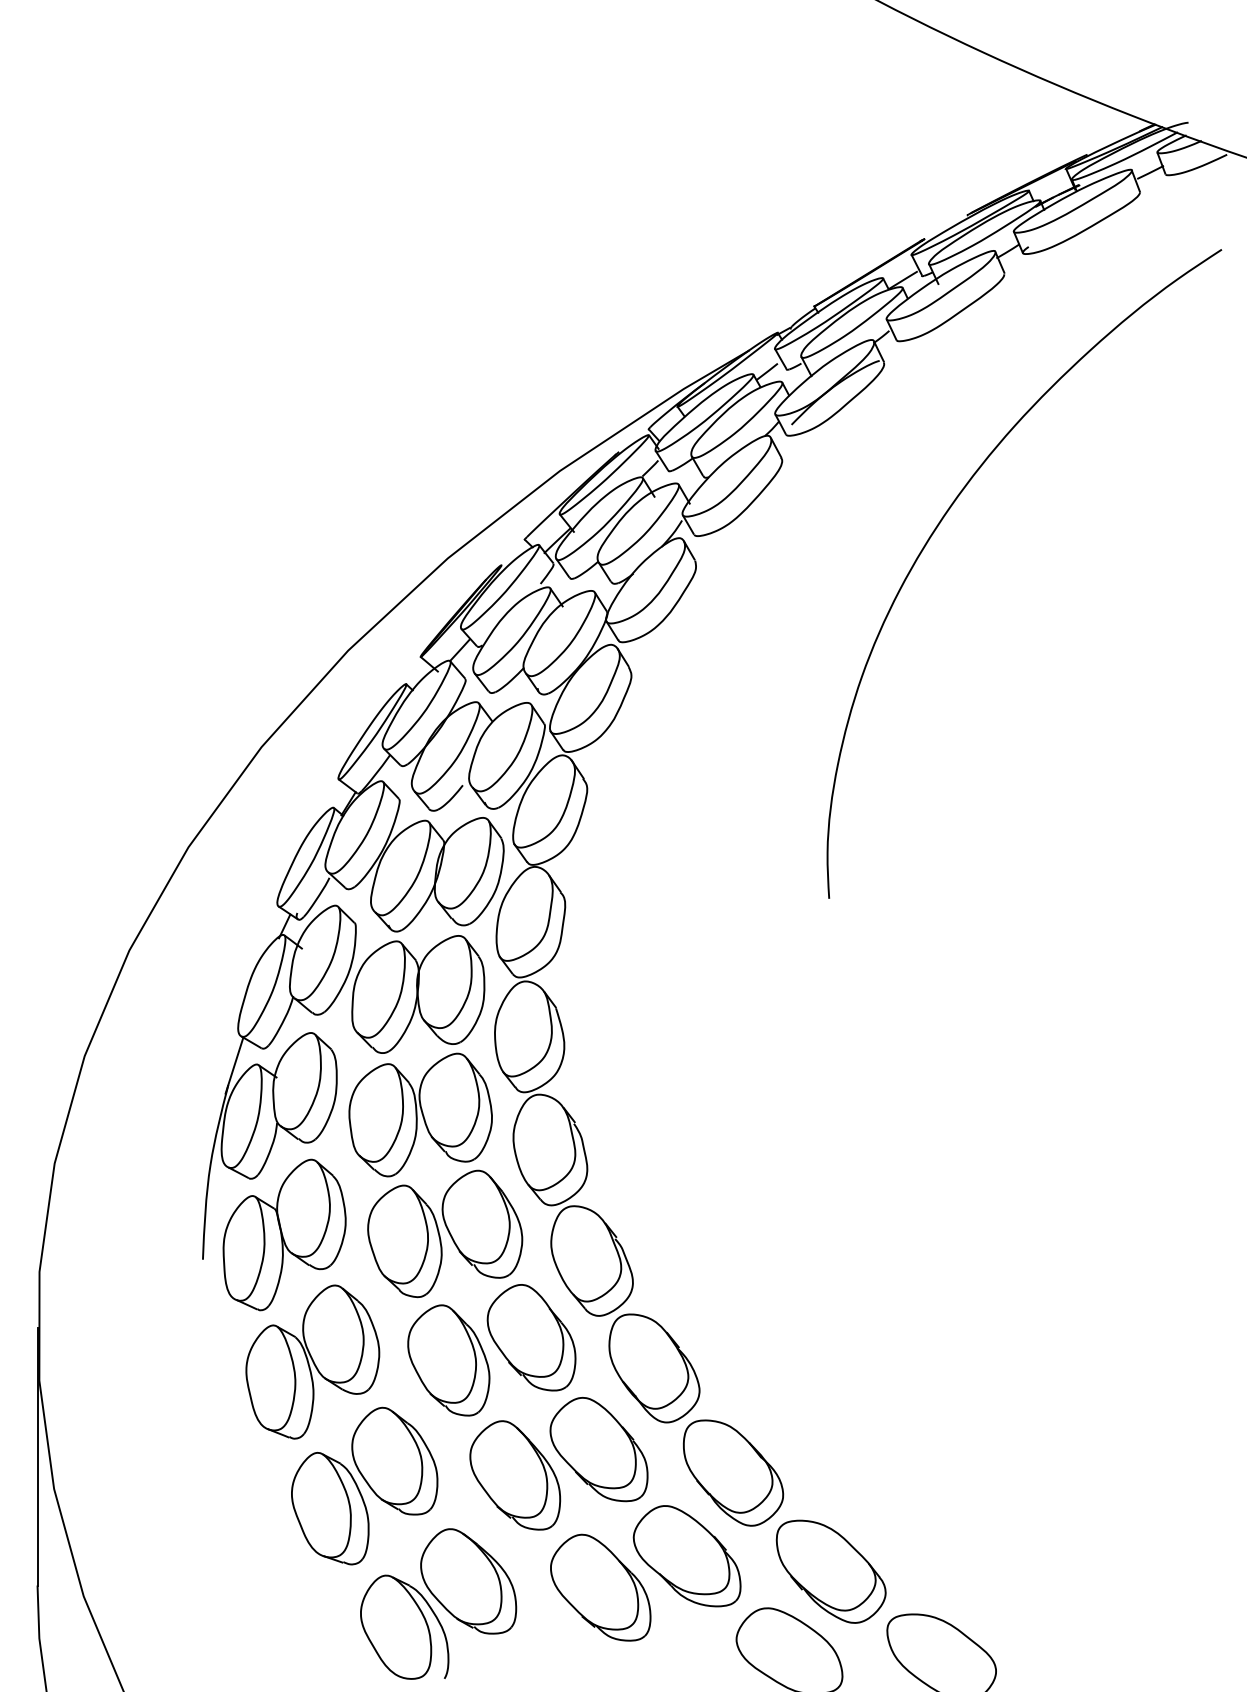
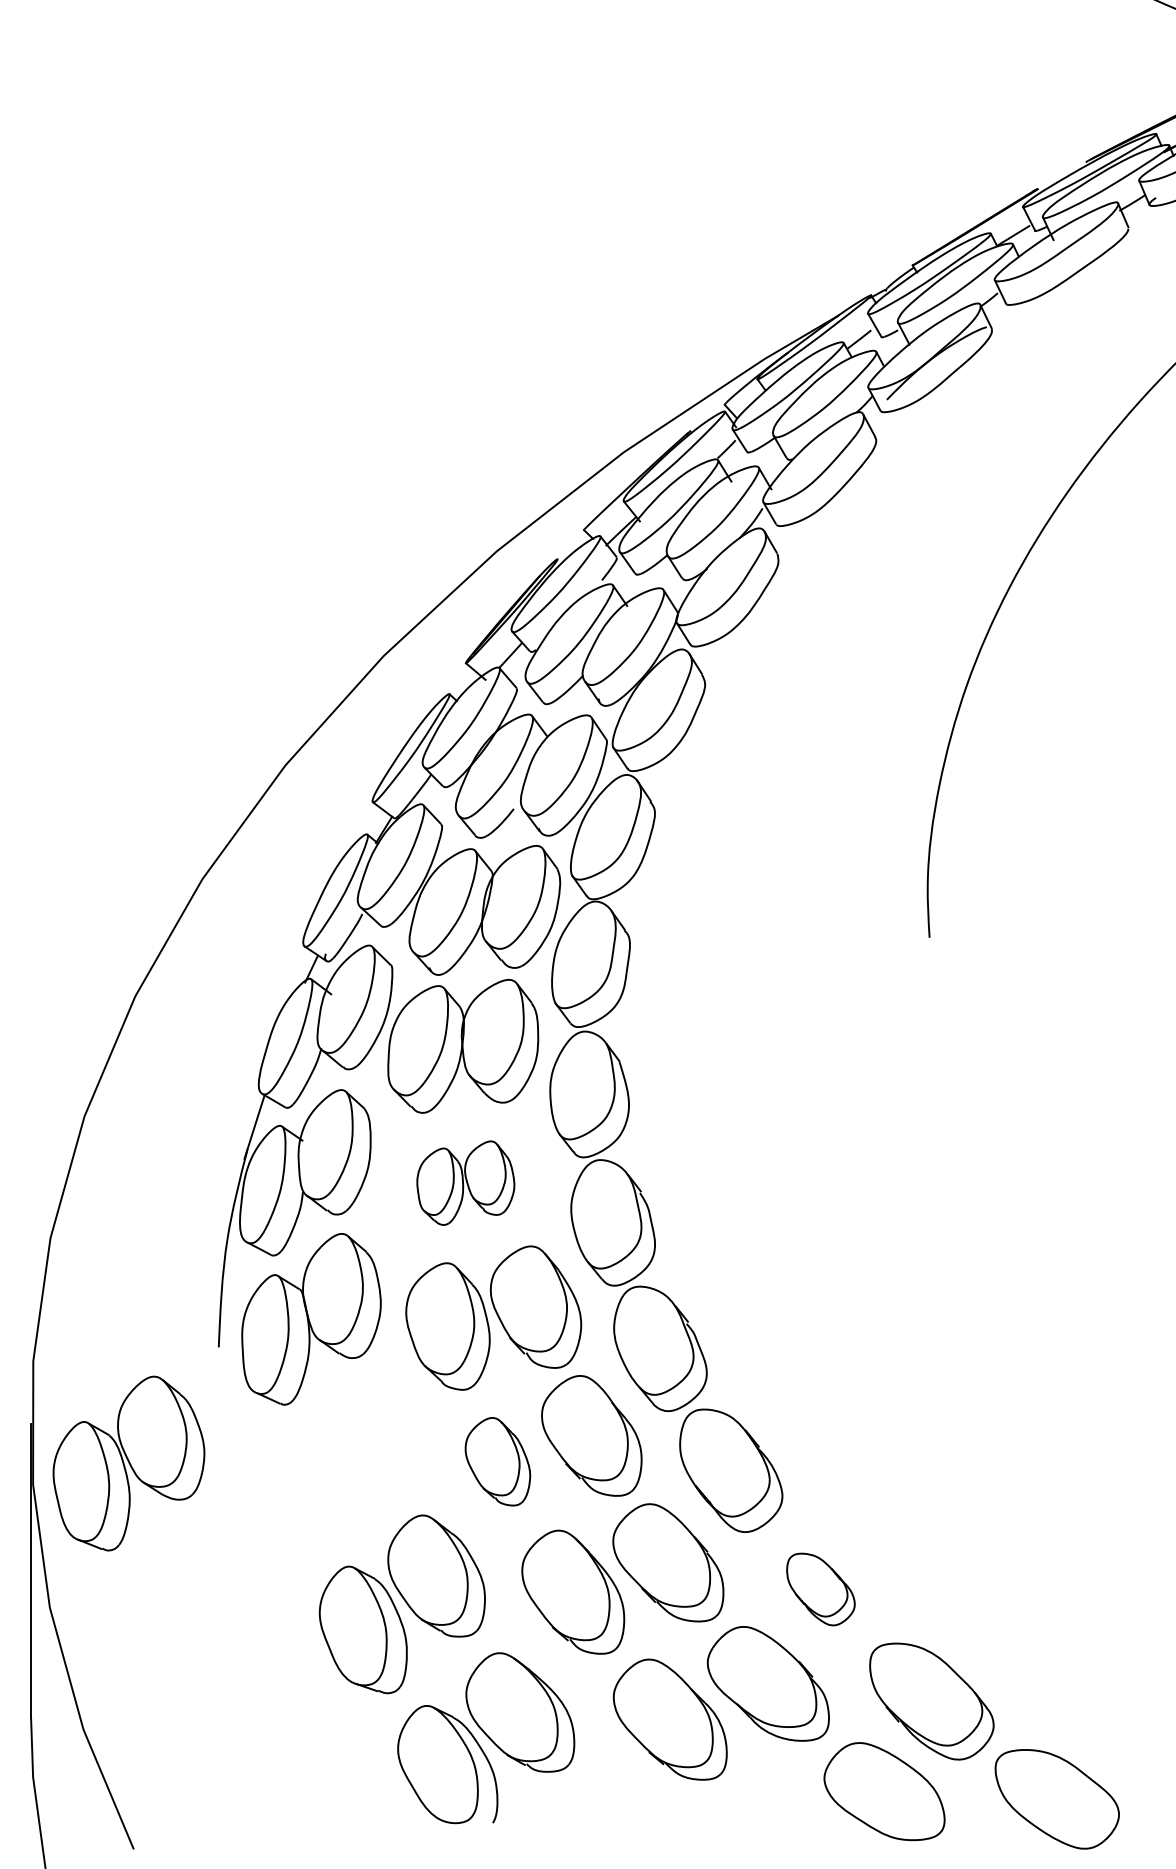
part: (420, 1114) -> (465, 1182), size x0.6
part: (448, 1360) -> (497, 1461), size x0.7
part: (312, 1361) -> (128, 1462), moved
part: (733, 1472) -> (820, 1588), size x0.6

